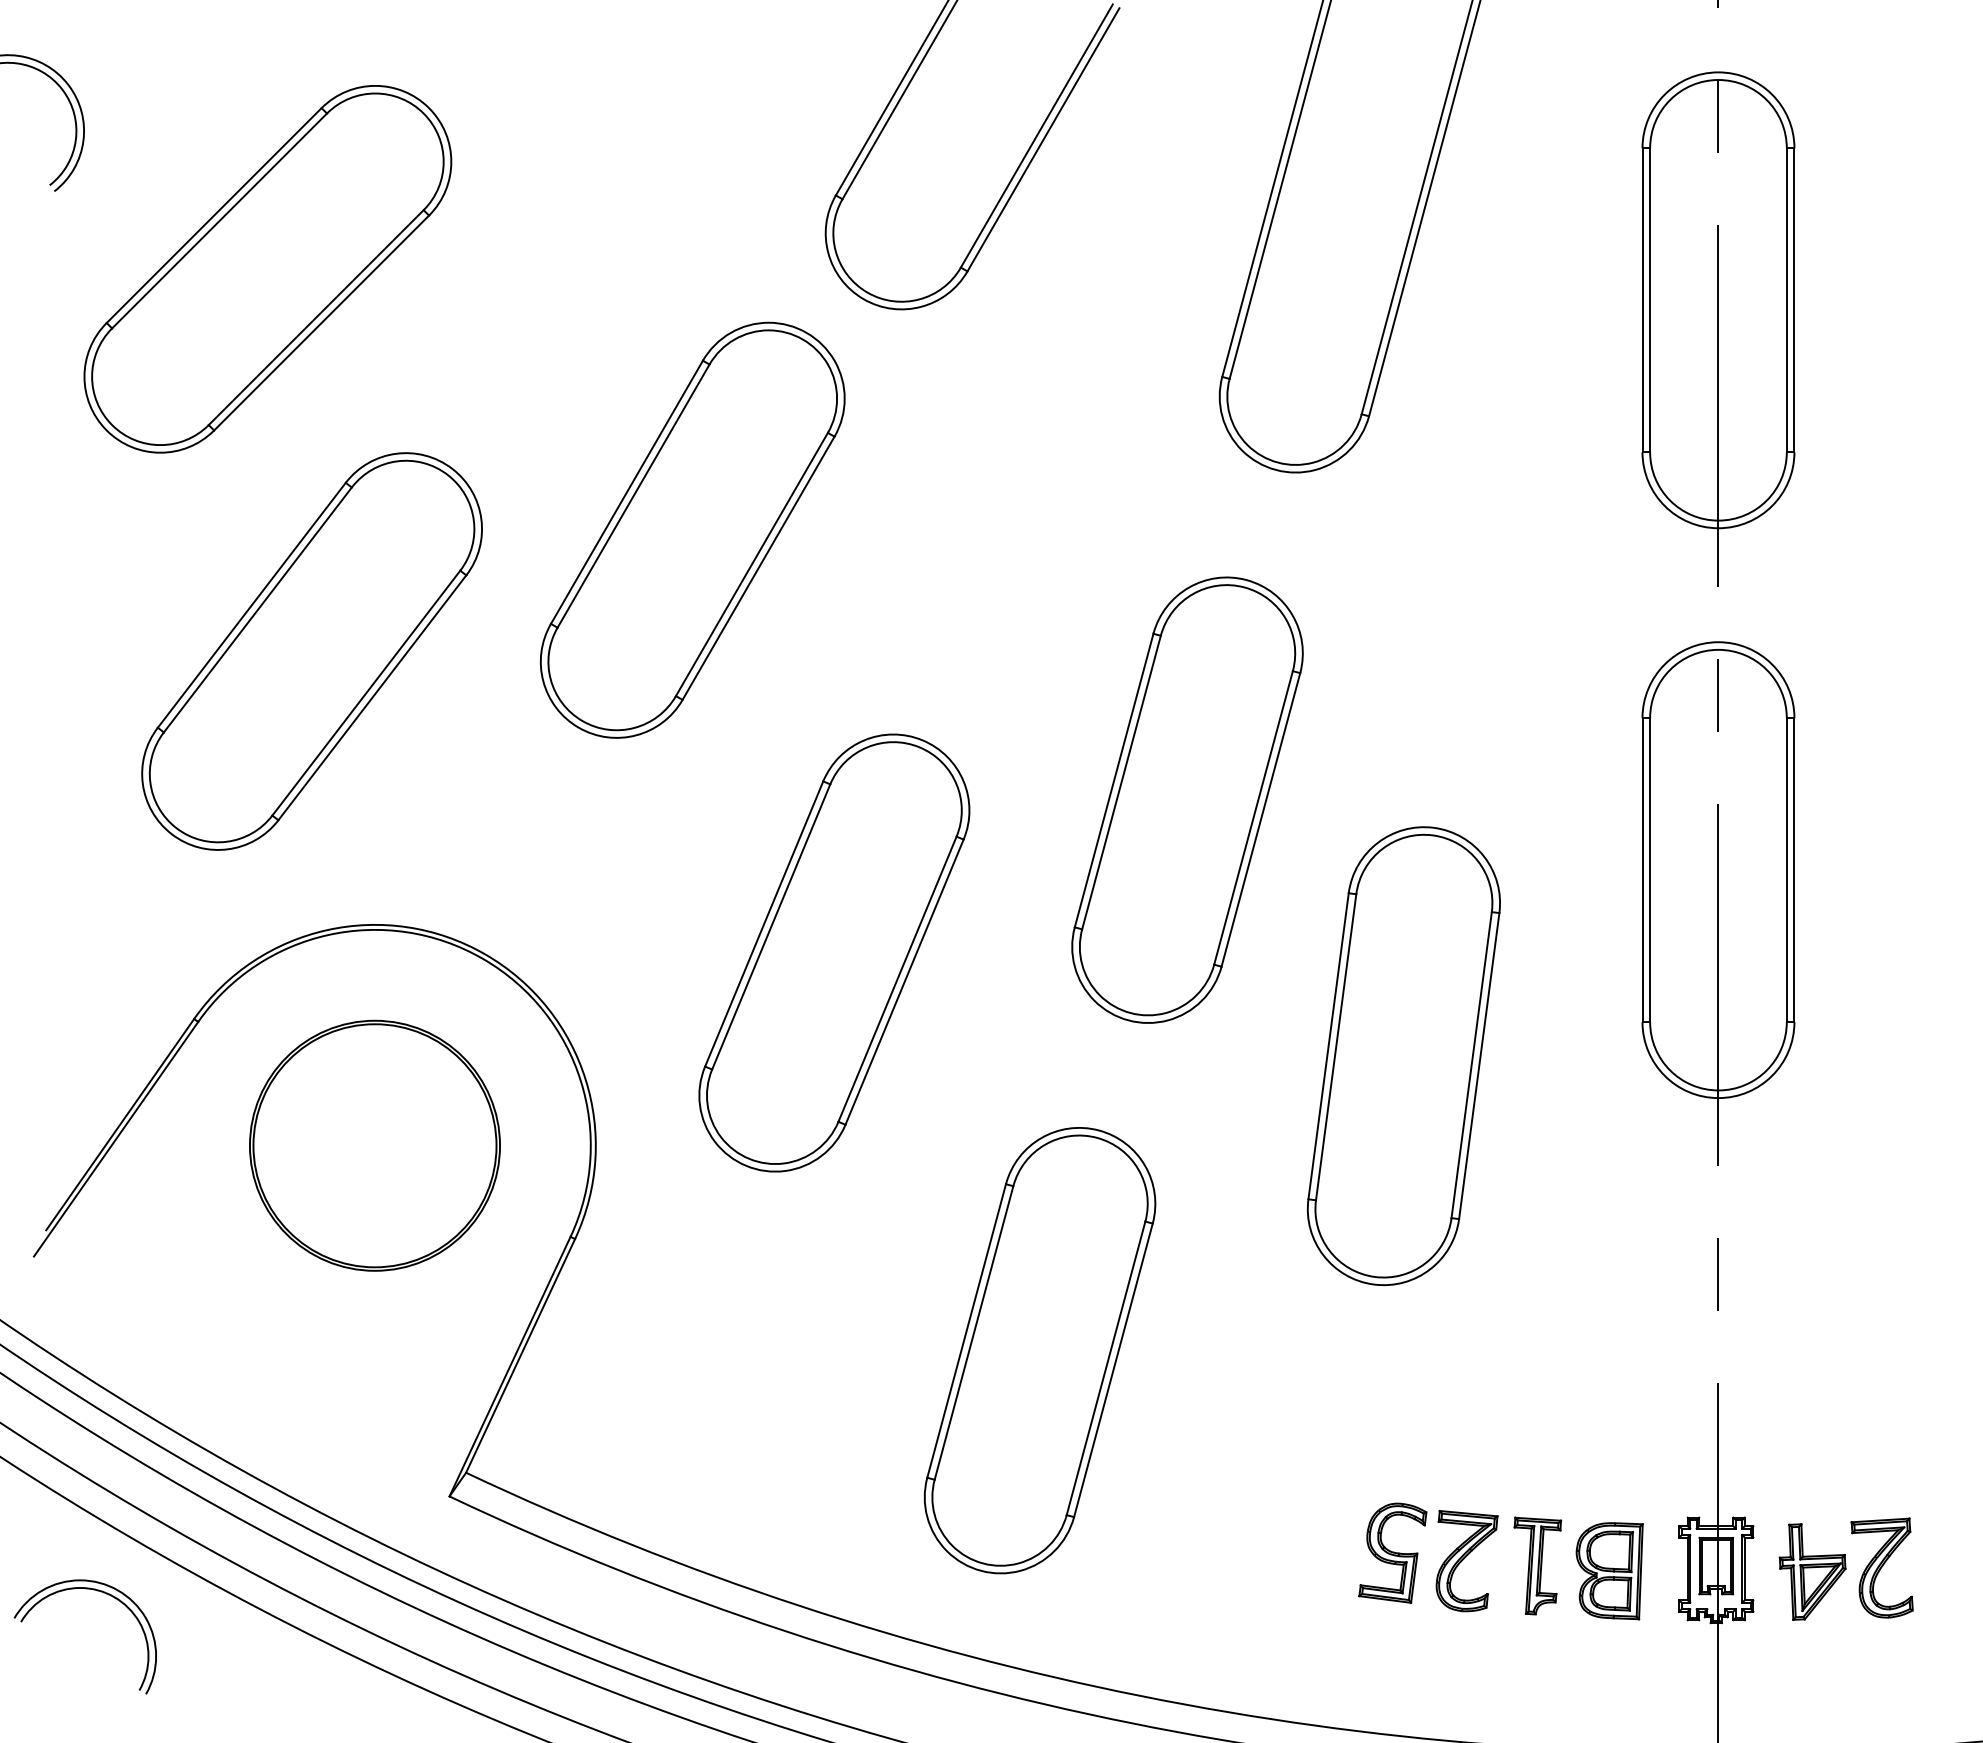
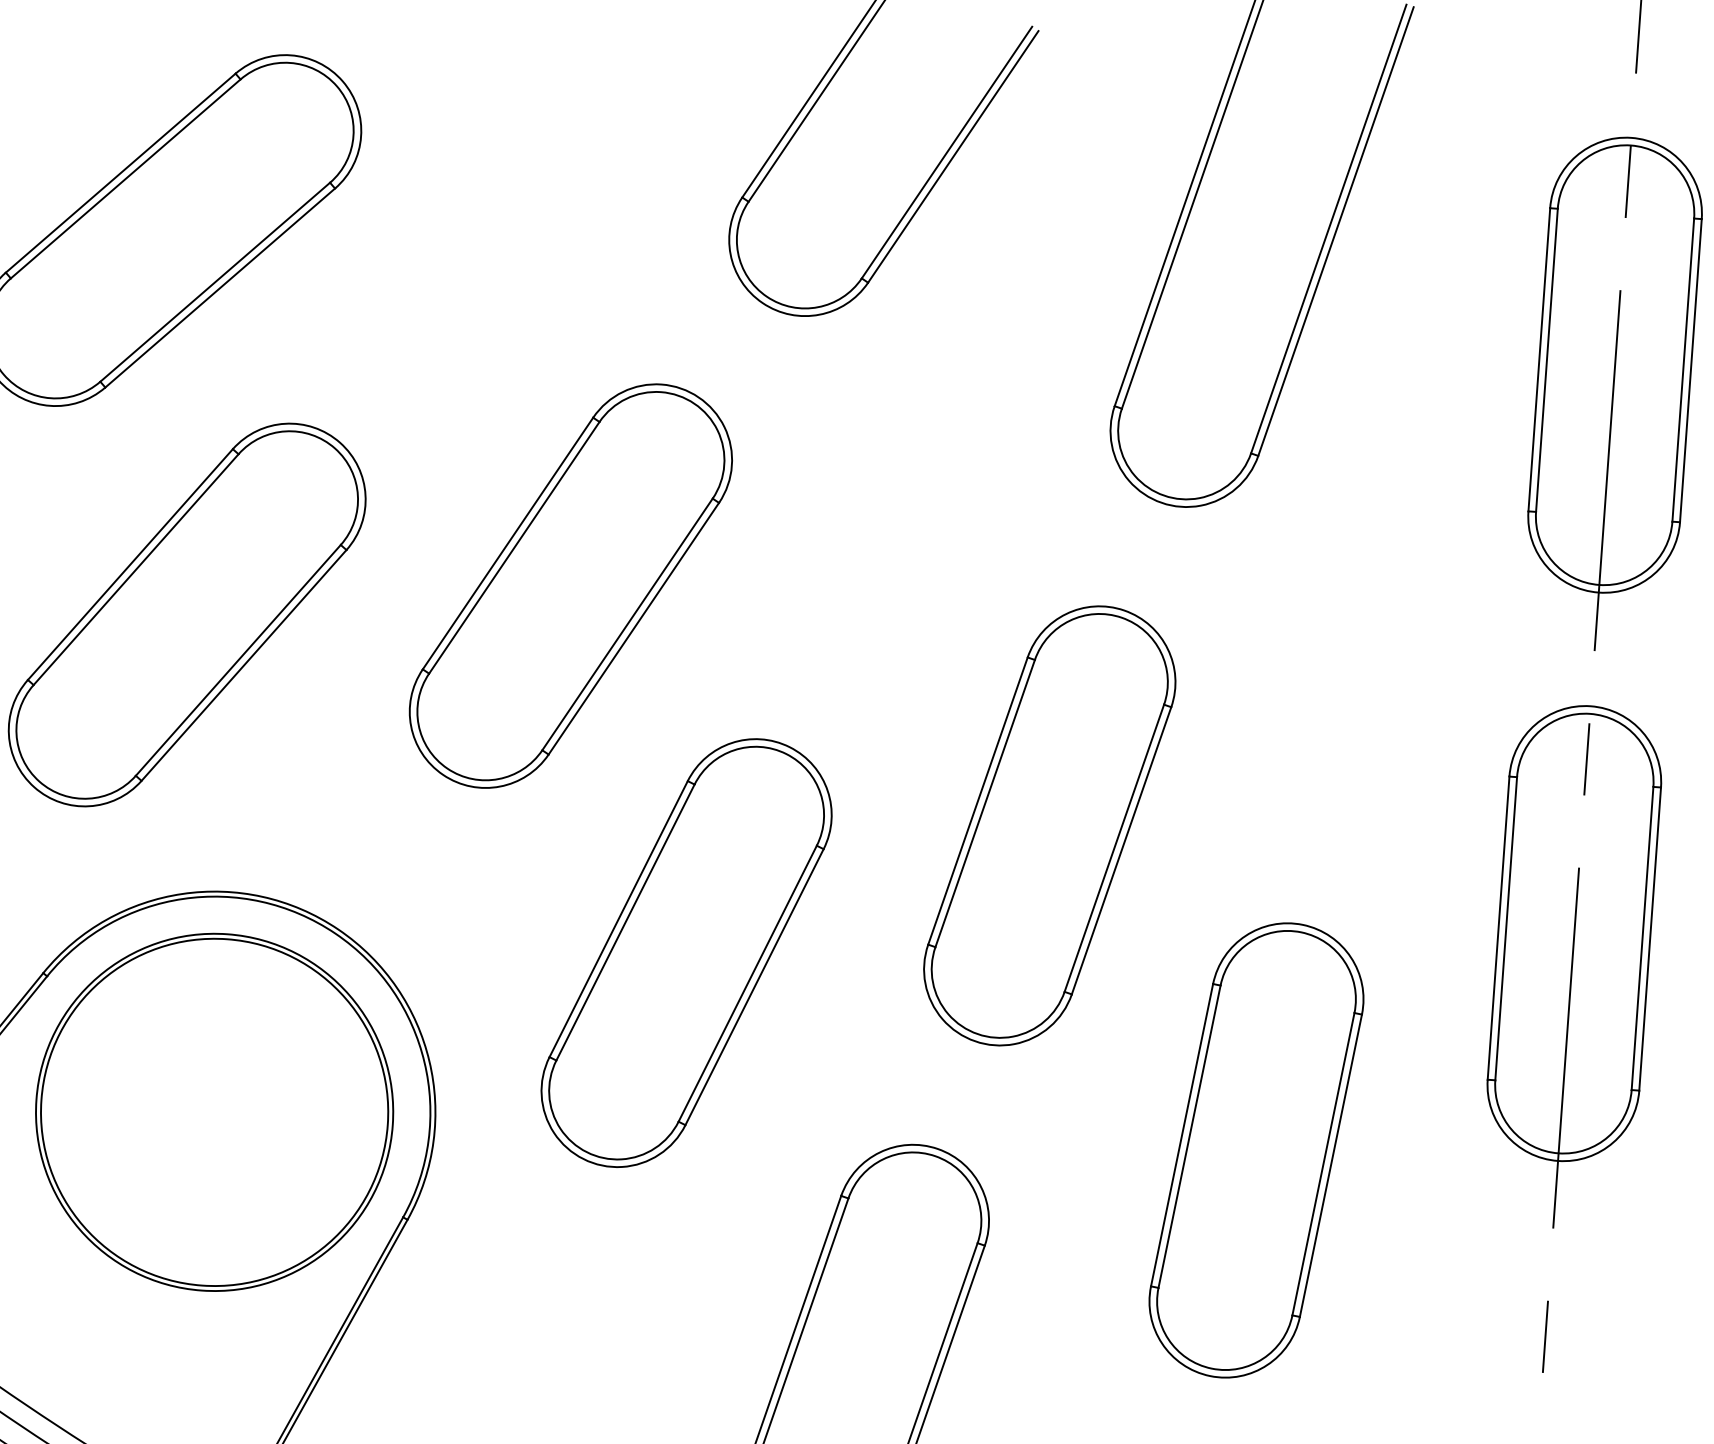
part: (692, 529) -> (570, 585), moved
part: (1403, 1056) -> (1256, 1150), moved
part: (374, 1145) -> (214, 1112), size x1.43

